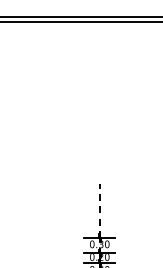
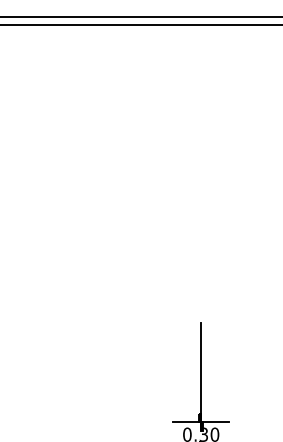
line: (99, 210) -> (200, 372), dashed -> solid

